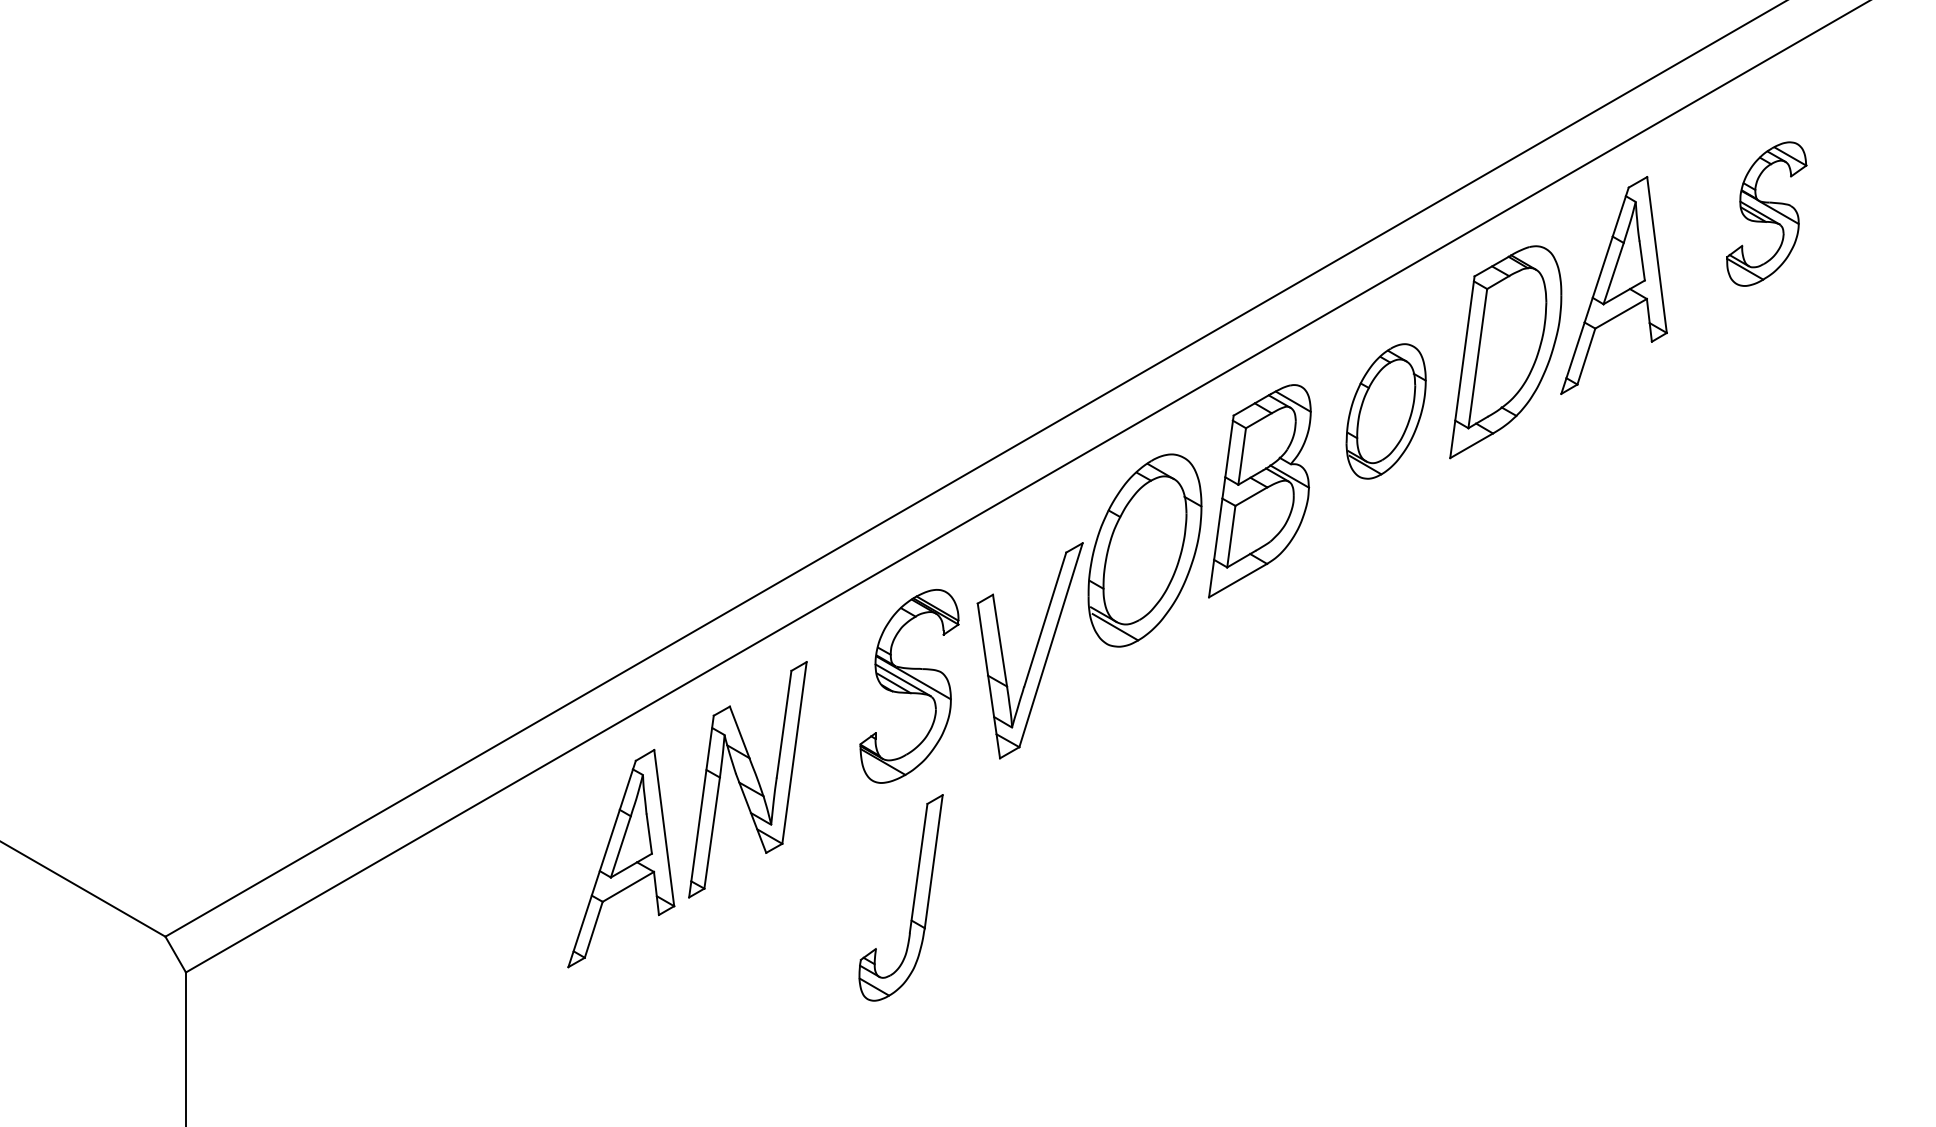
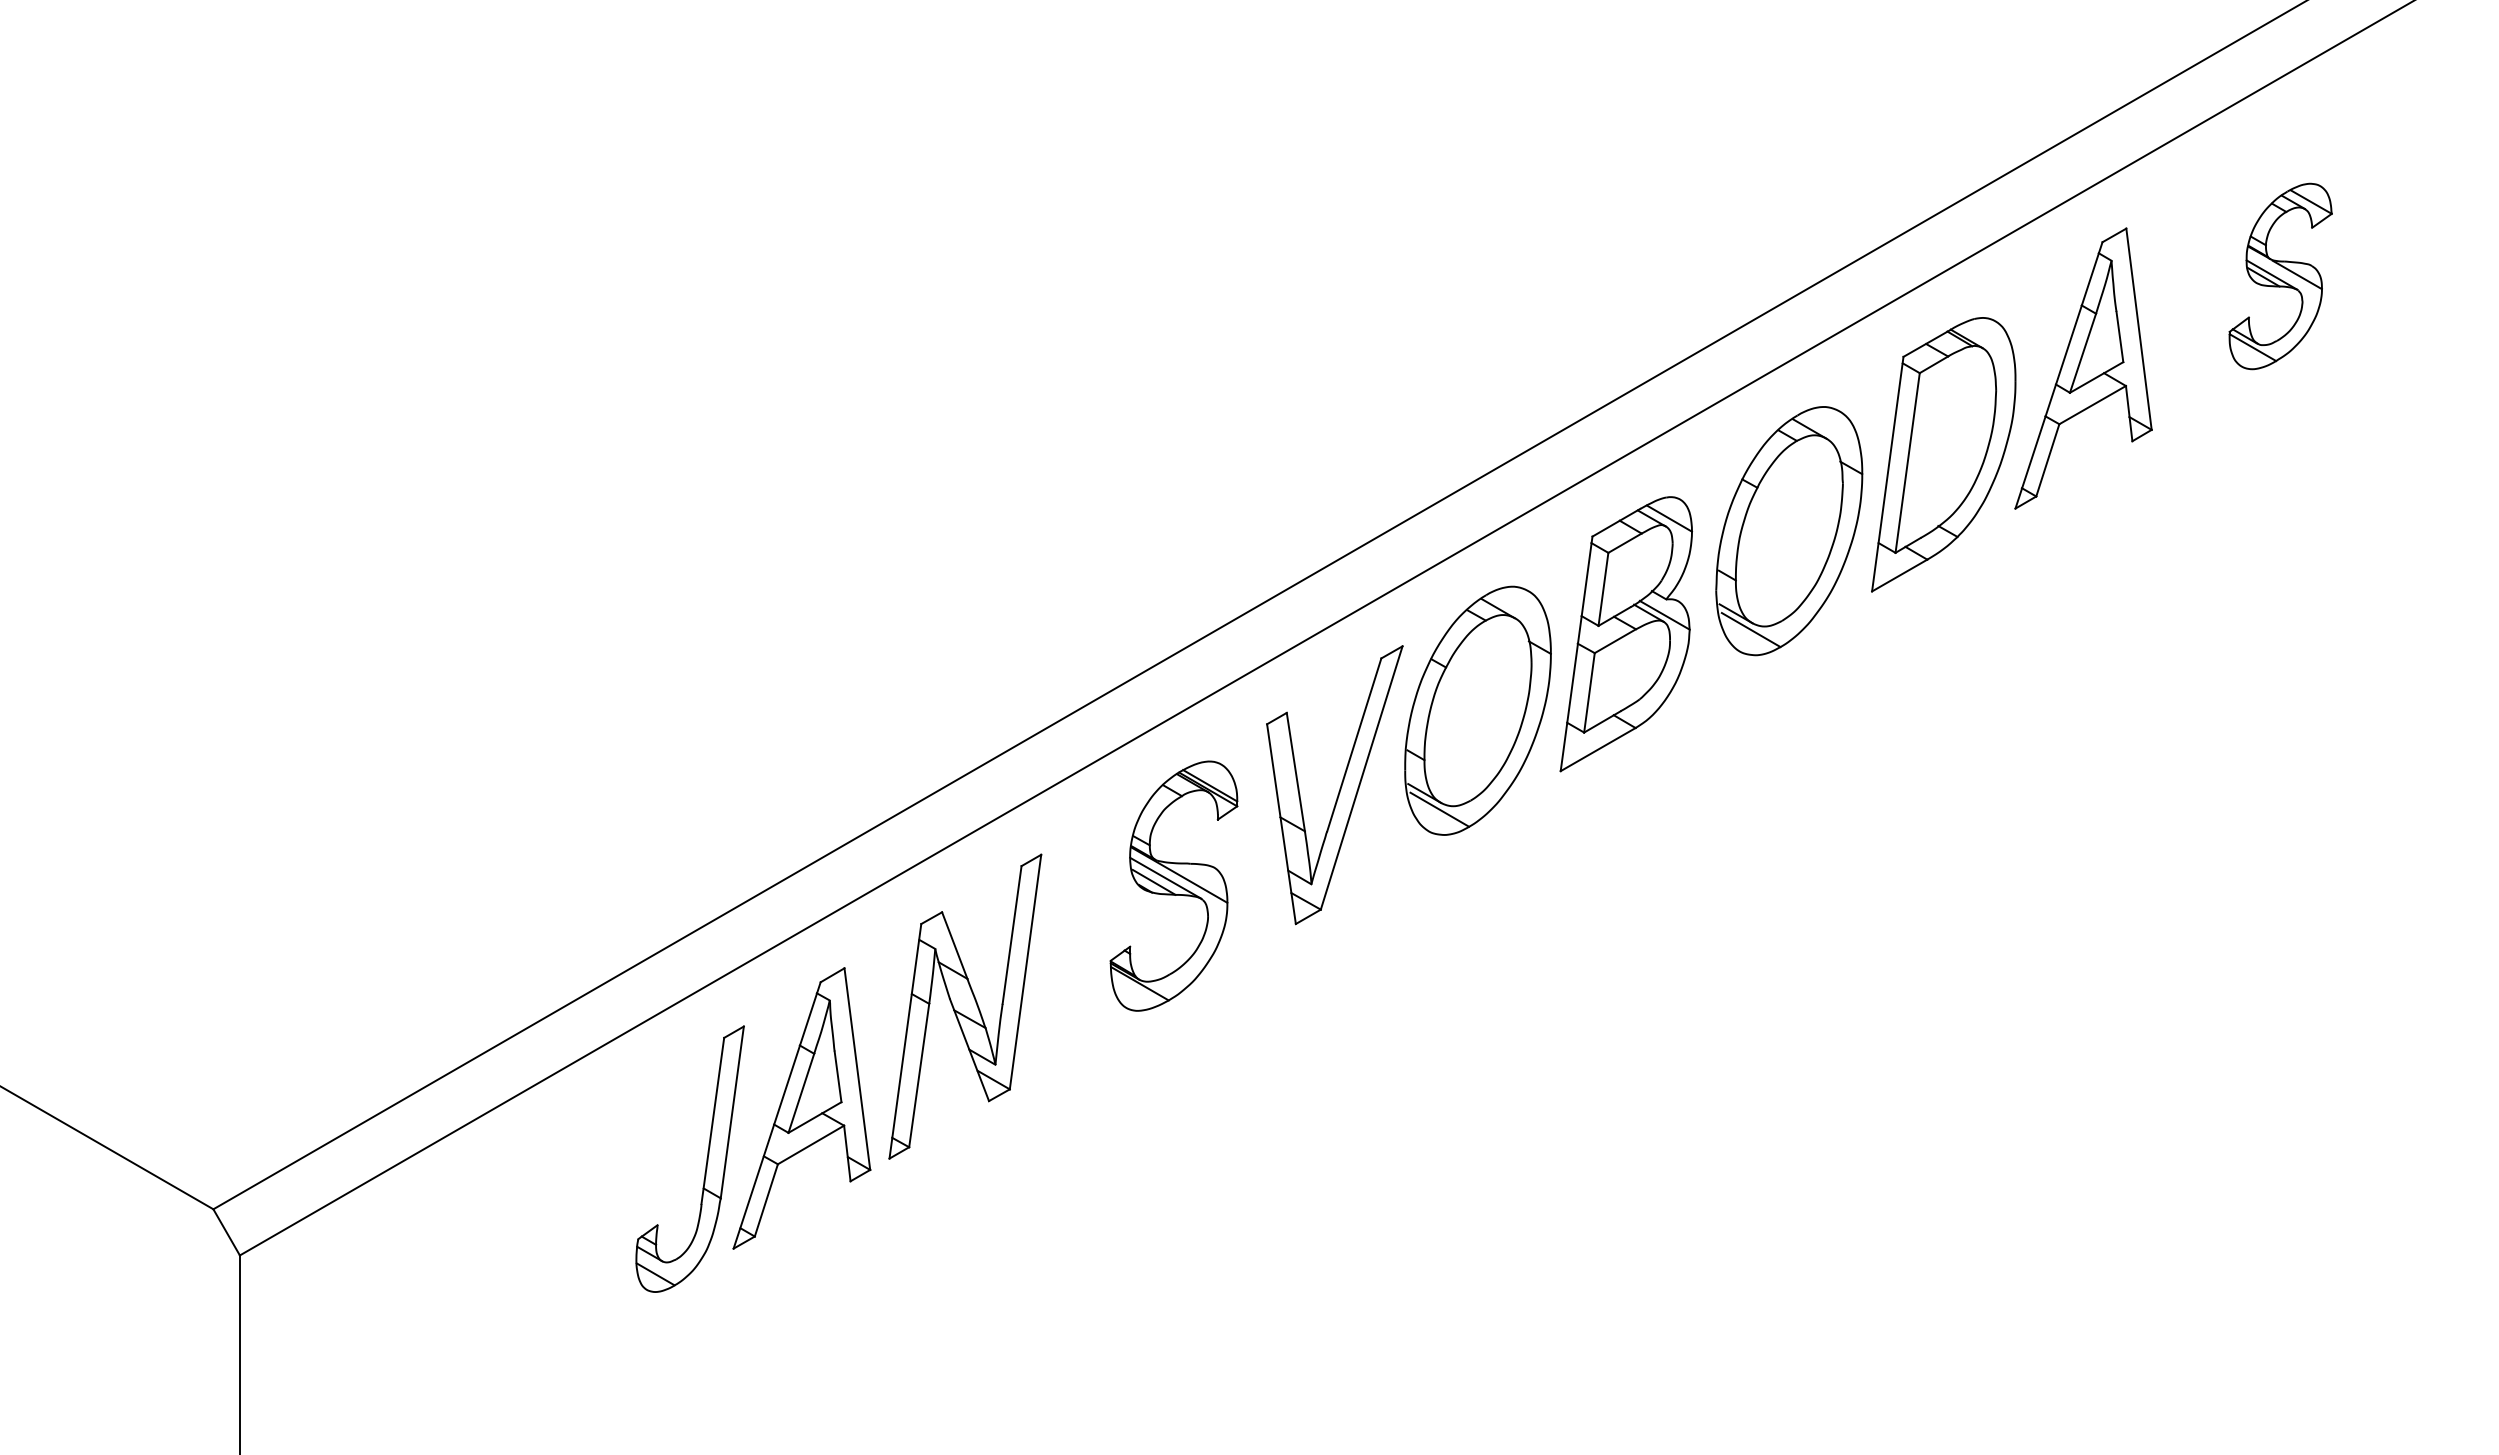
part: (1386, 411) -> (1789, 531), size x1.43
part: (1029, 651) -> (1334, 785), moved
part: (913, 897) -> (706, 1158), moved

